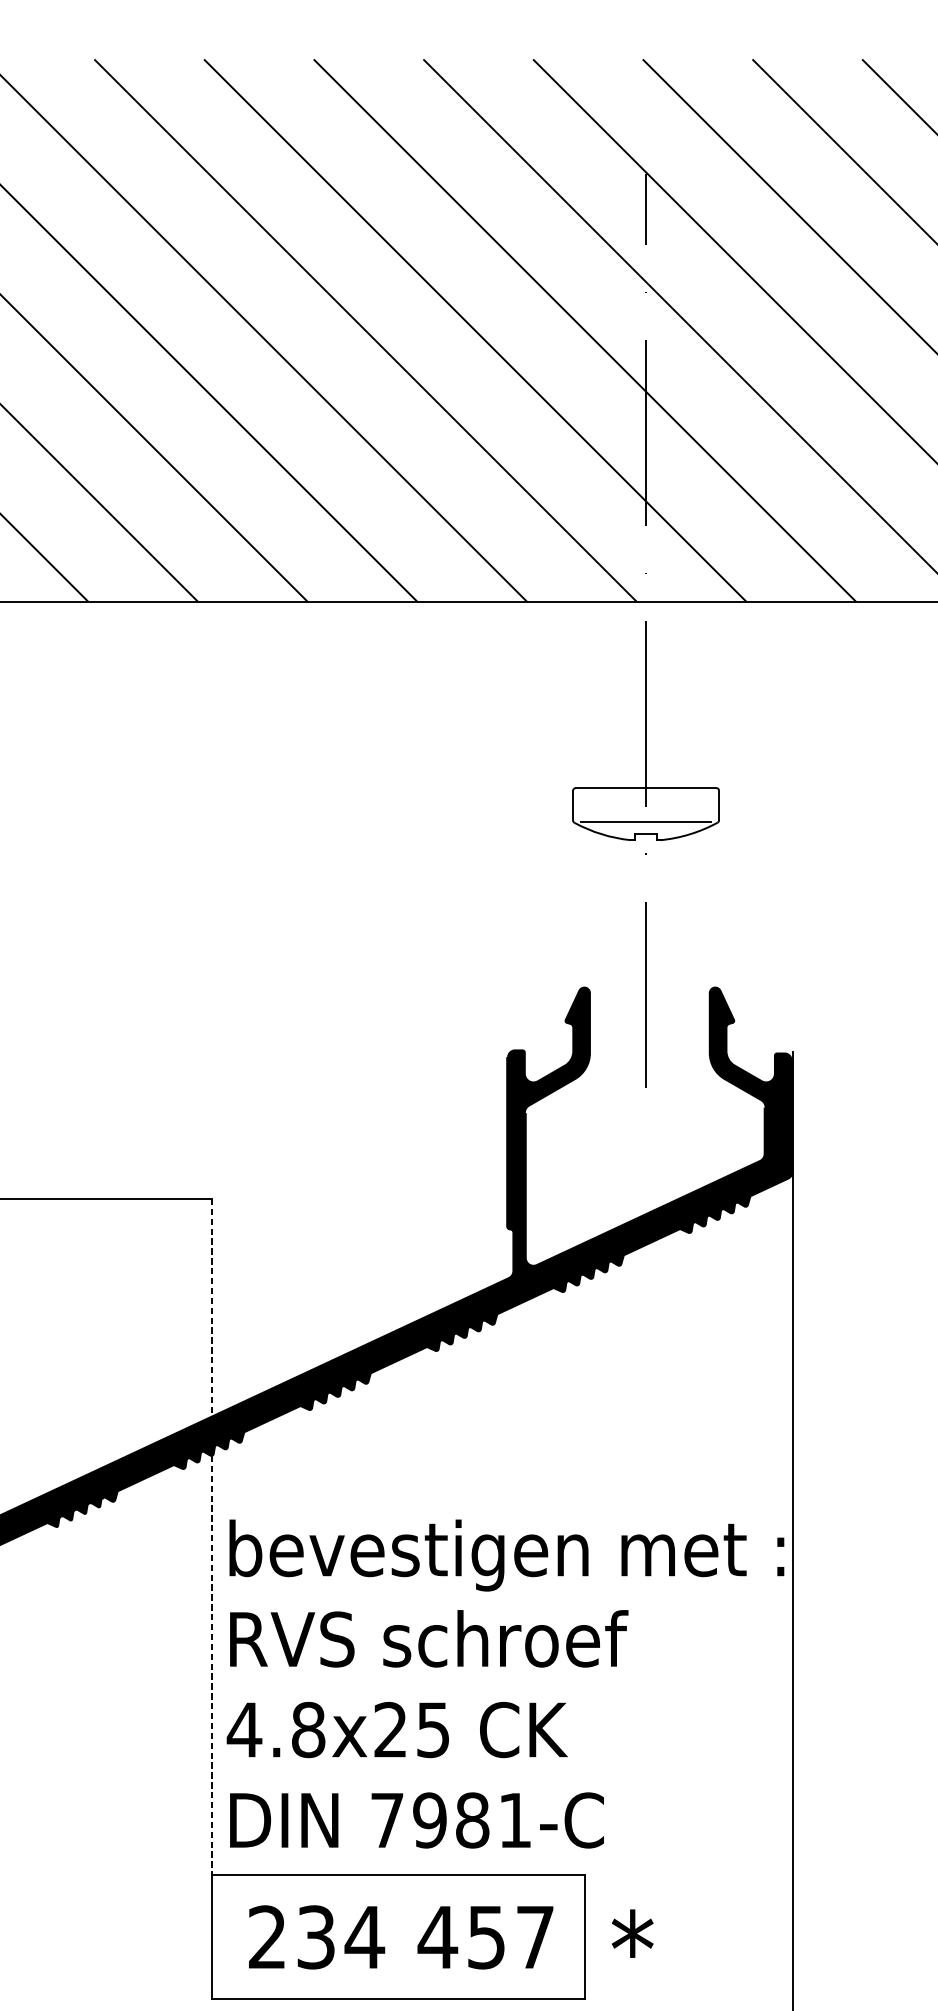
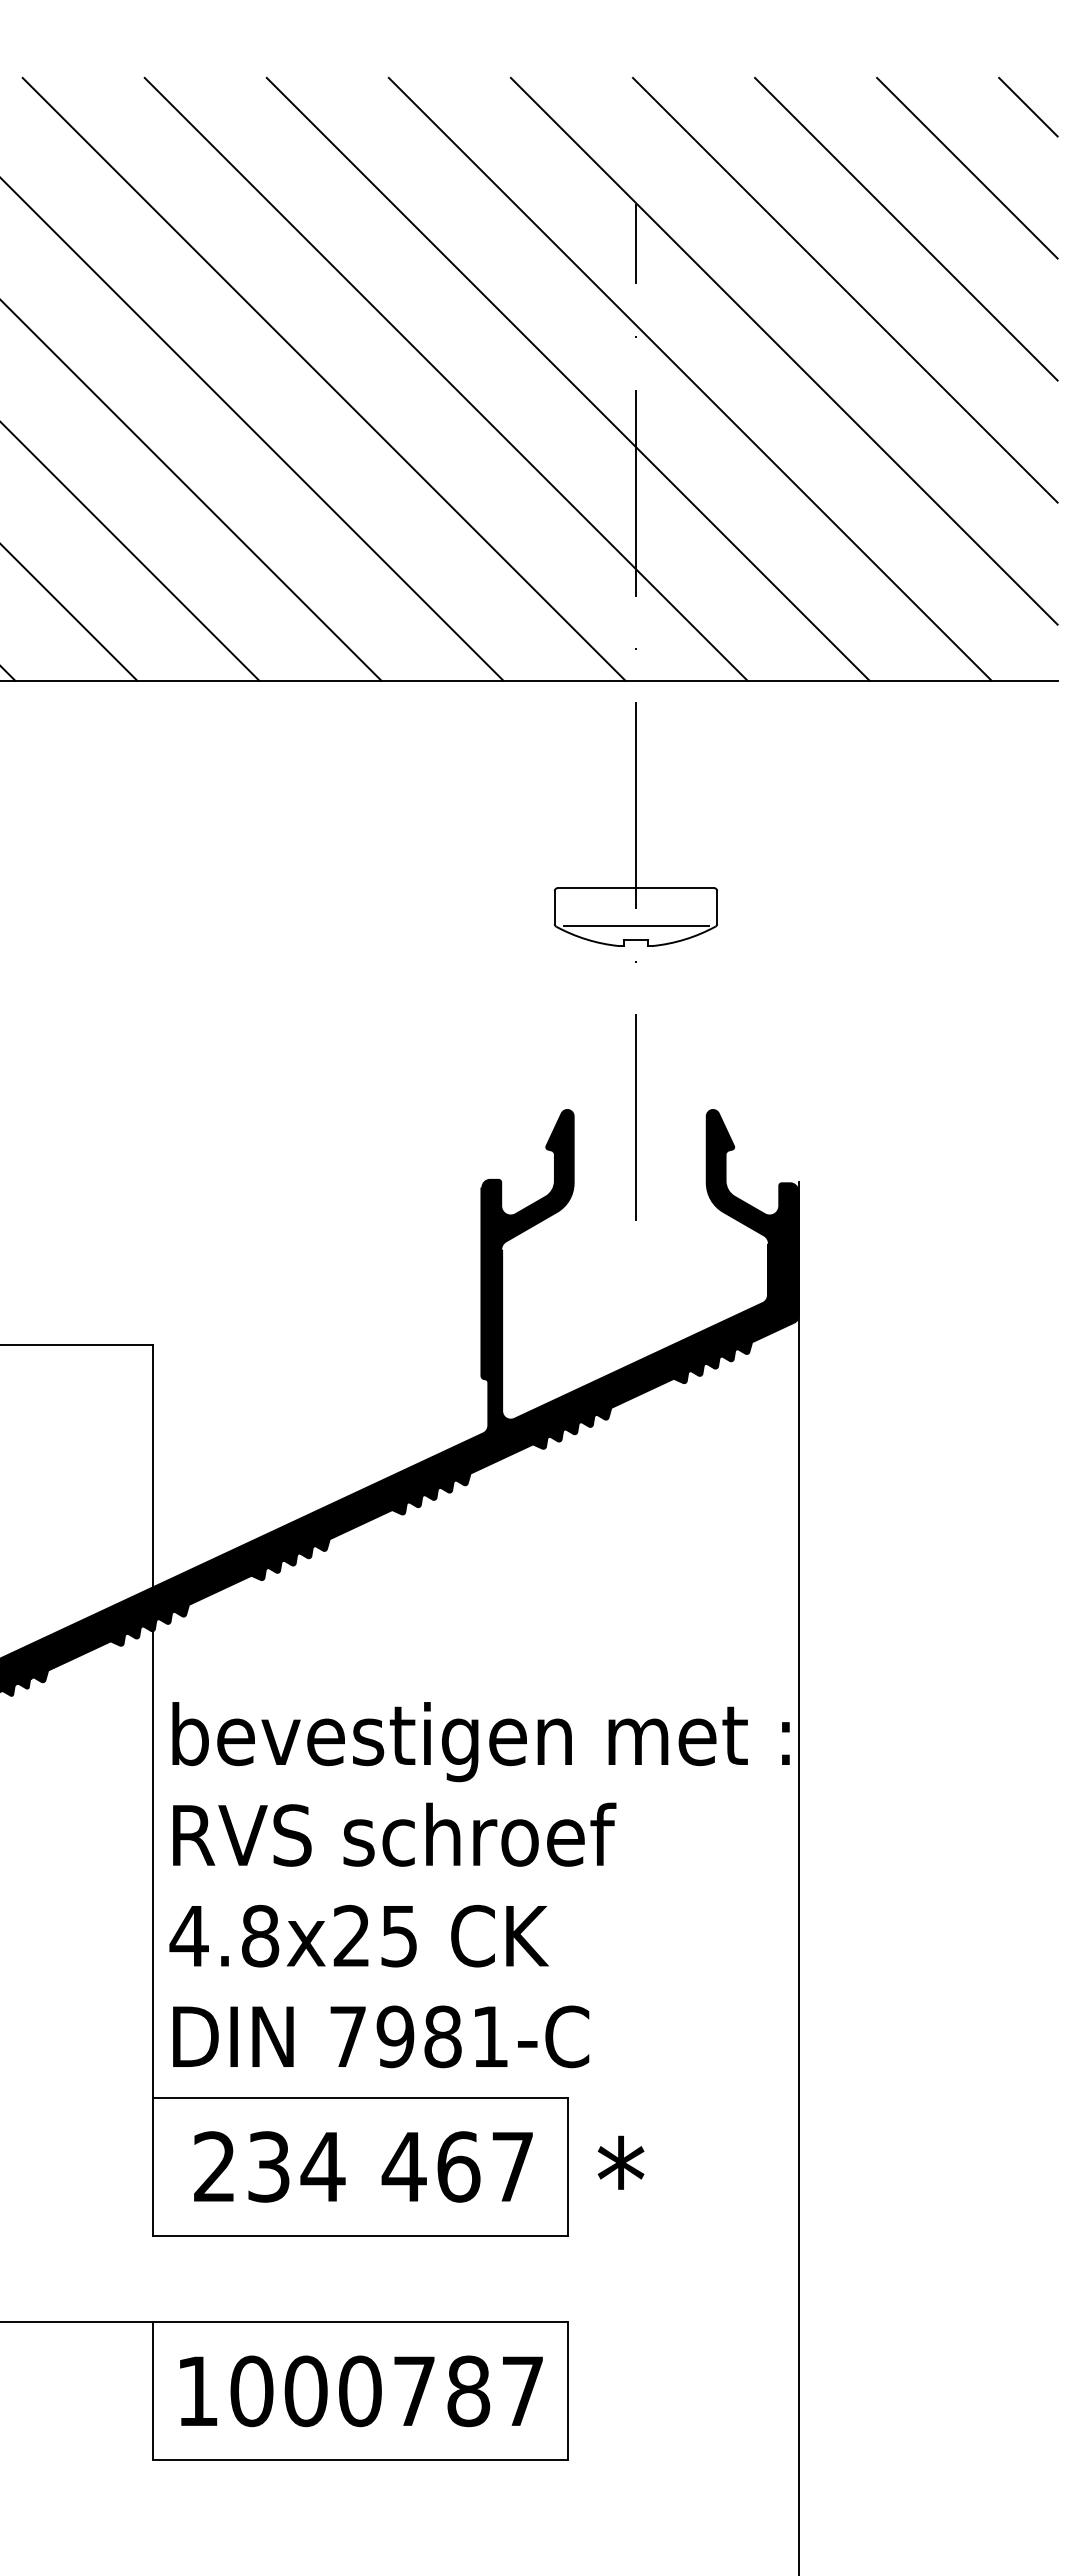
line: (212, 1537) -> (153, 1722), dashed -> solid
text: (486, 1936) -> (458, 2166), 457 -> 467

